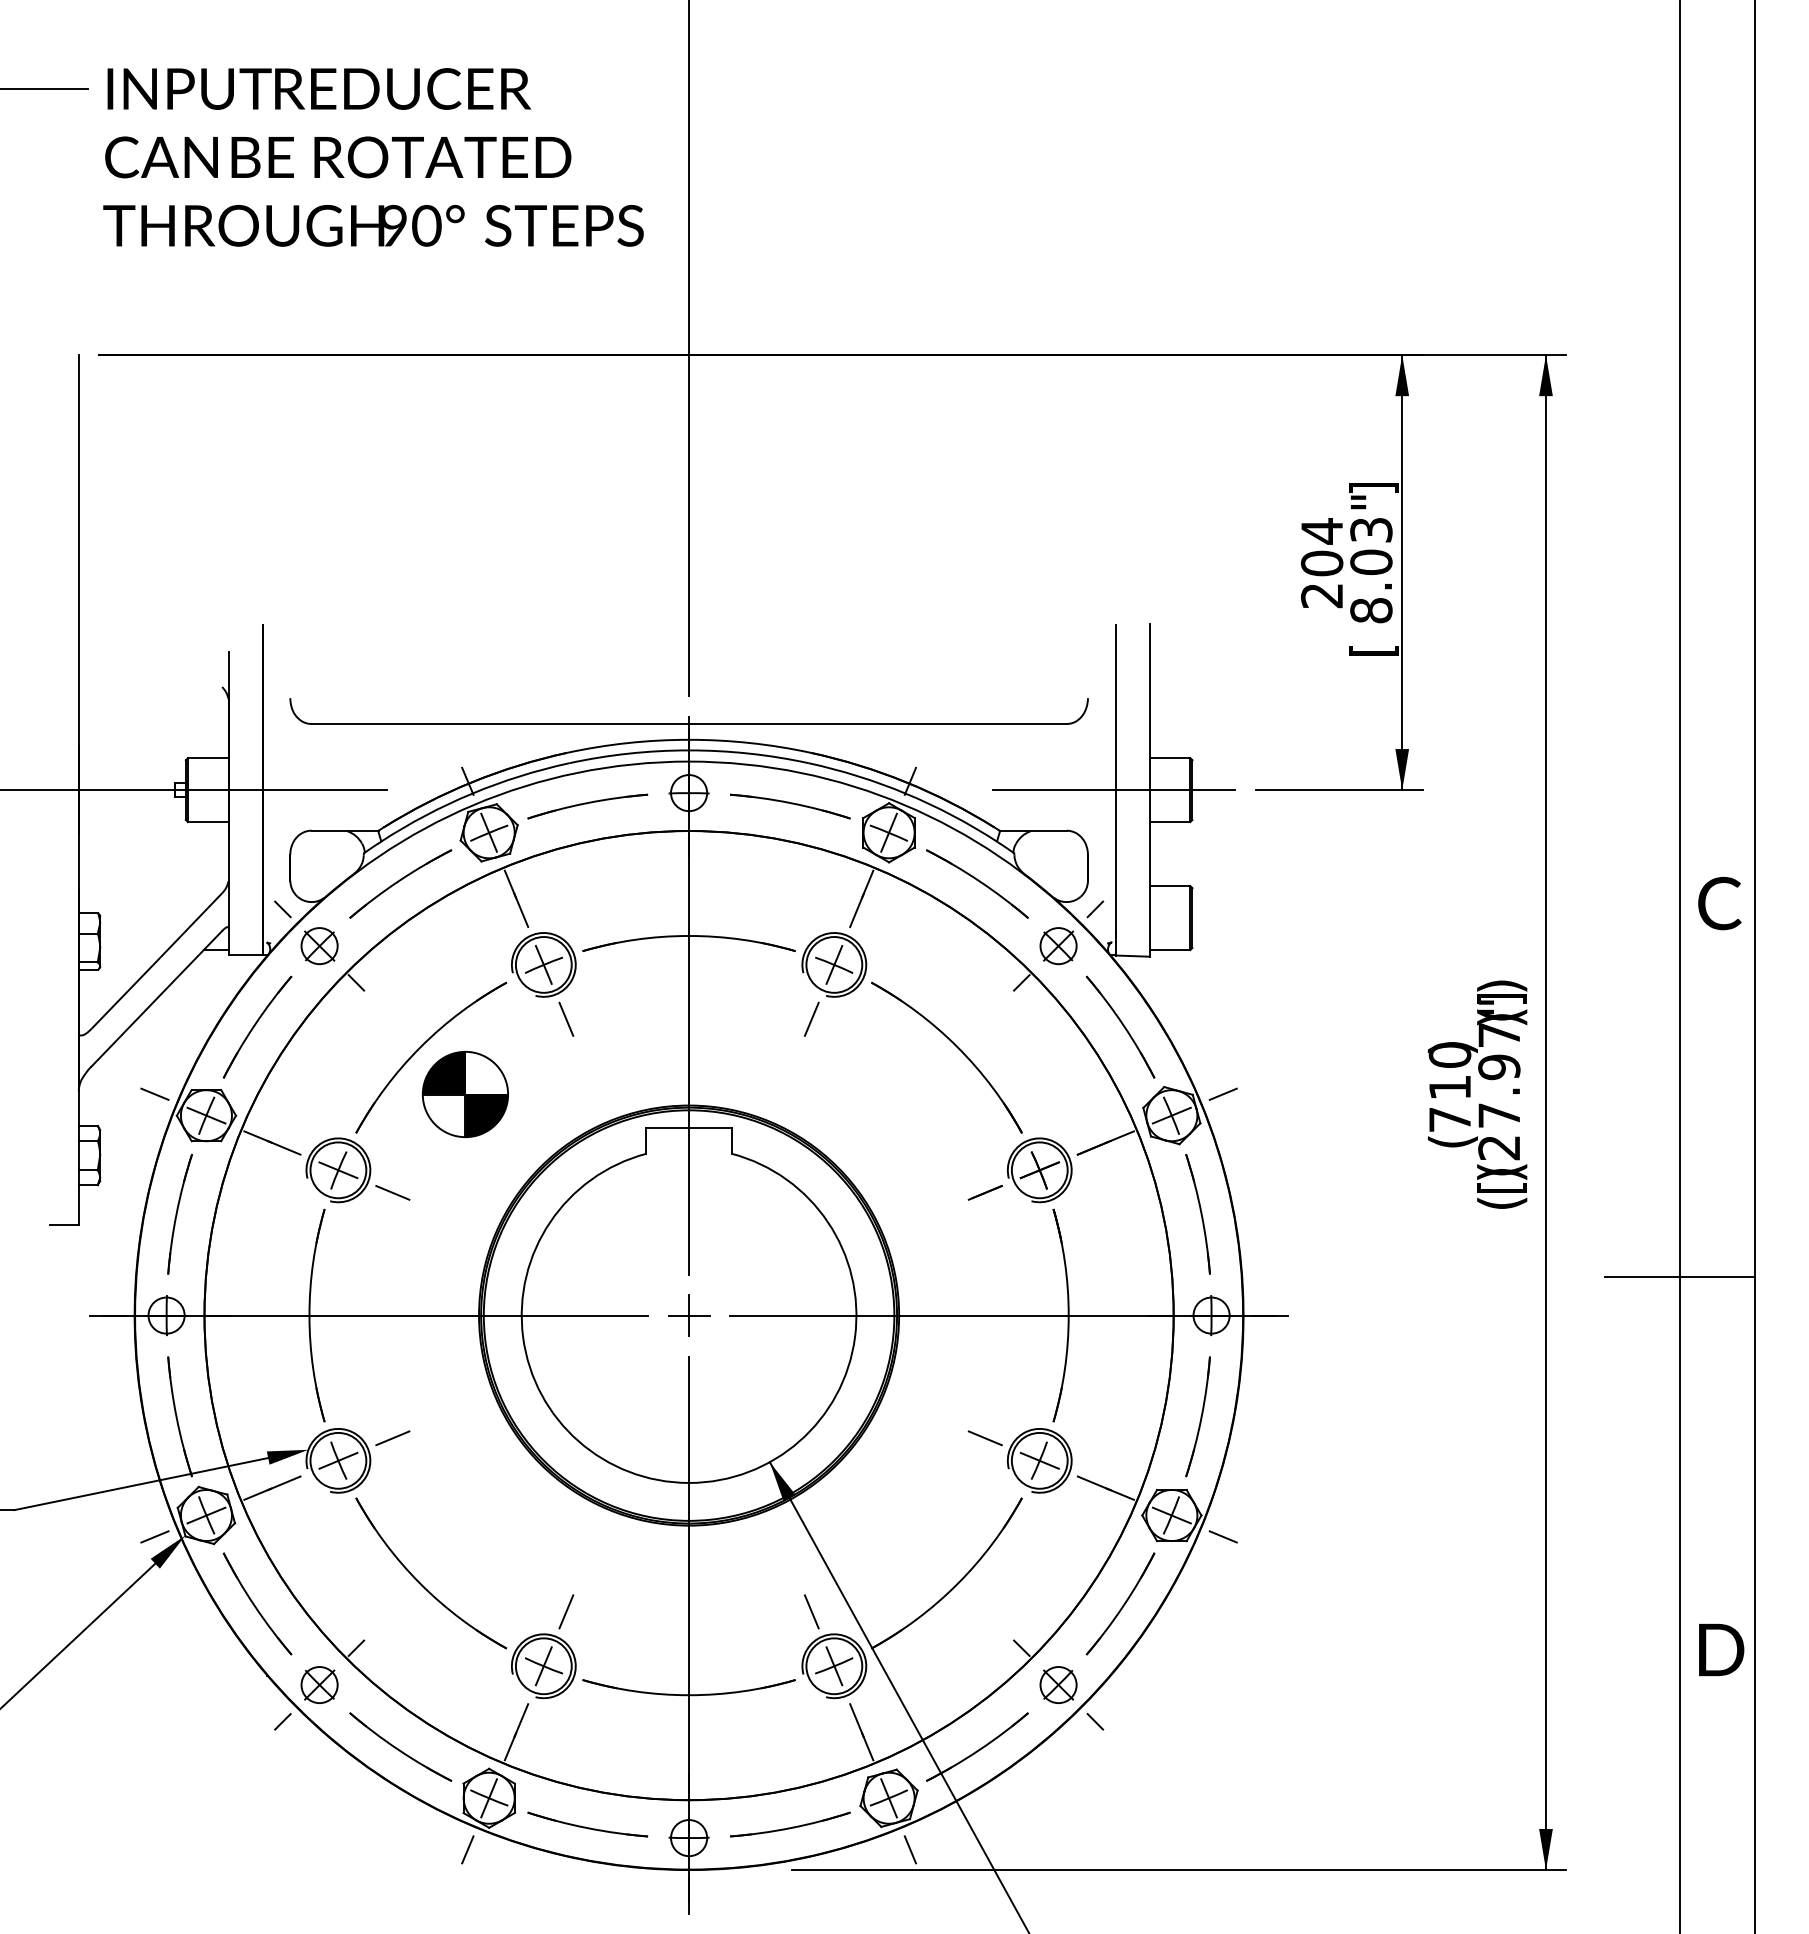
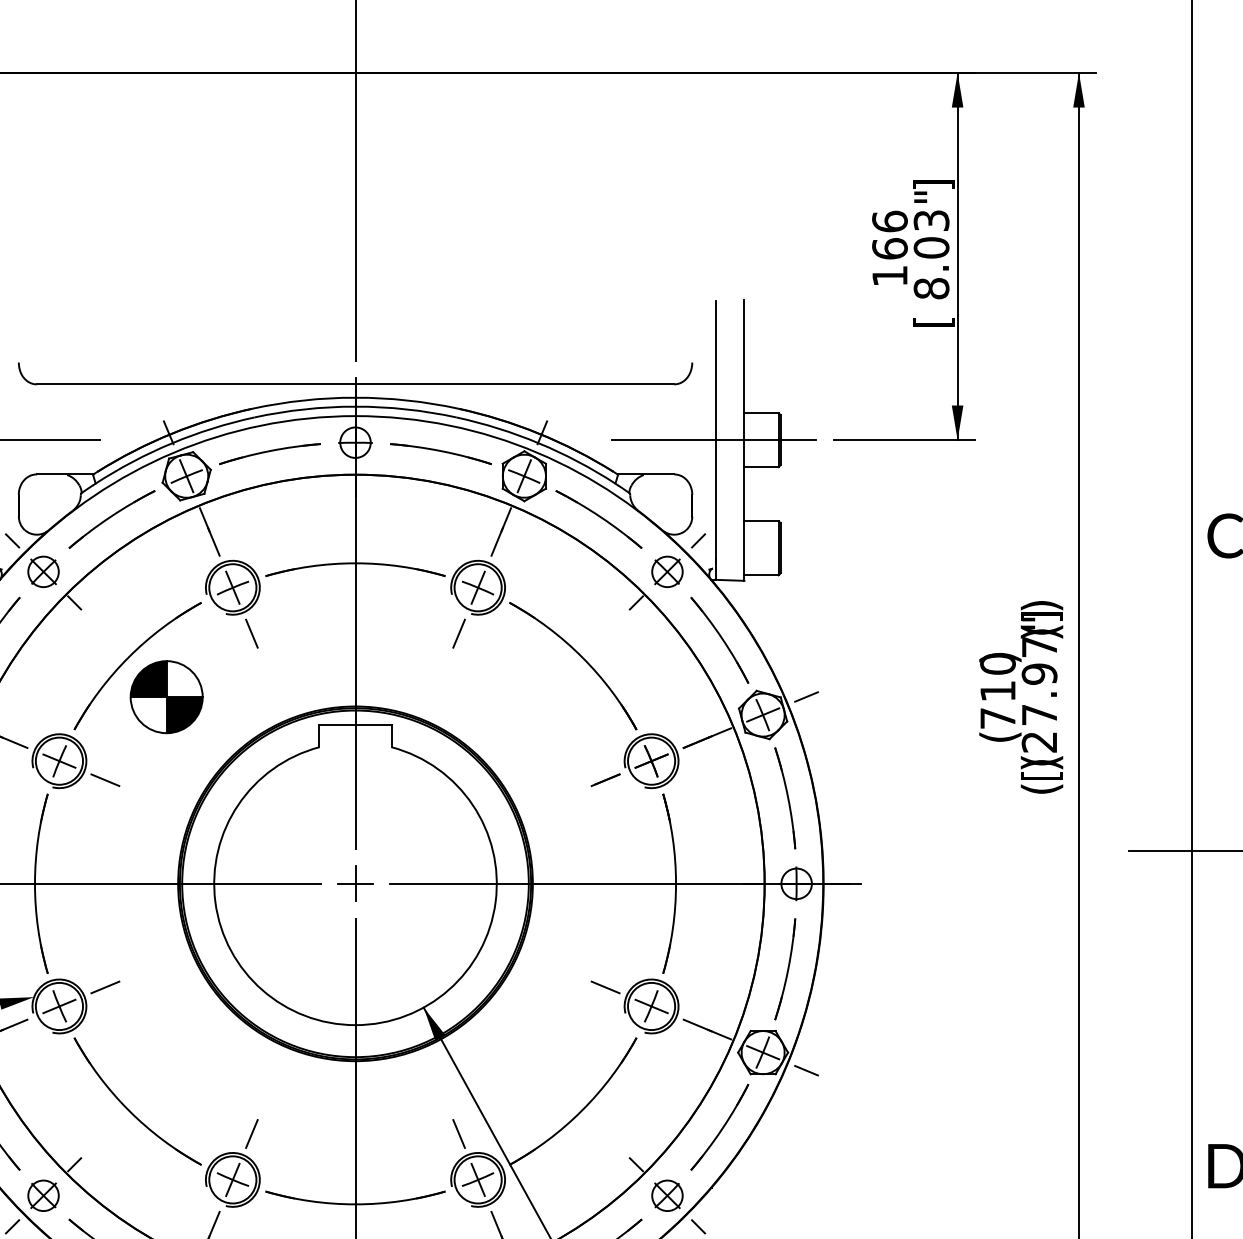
text: (1321, 563) -> (889, 248), 204 -> 166

